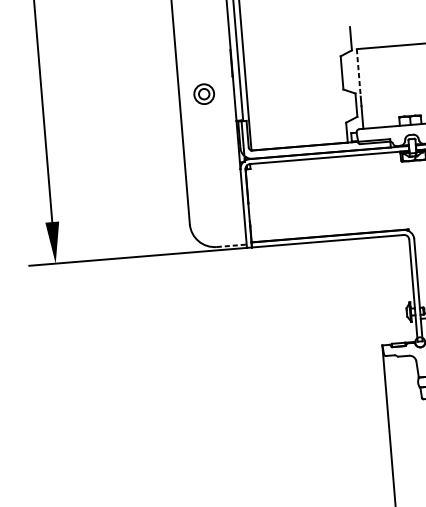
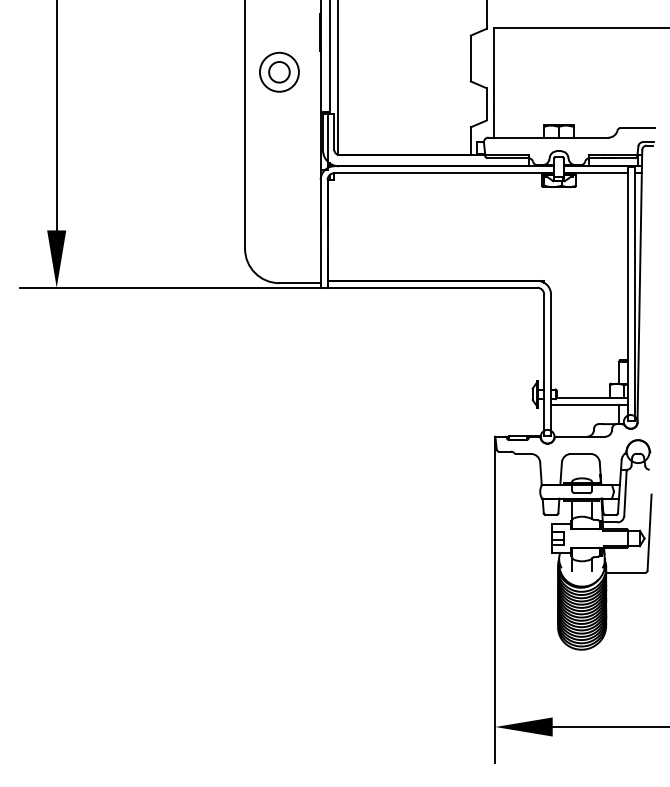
line: (358, 72) -> (493, 60), dashed -> solid
part: (204, 93) -> (279, 71), size x1.43
line: (232, 246) -> (300, 283), dashed -> solid

